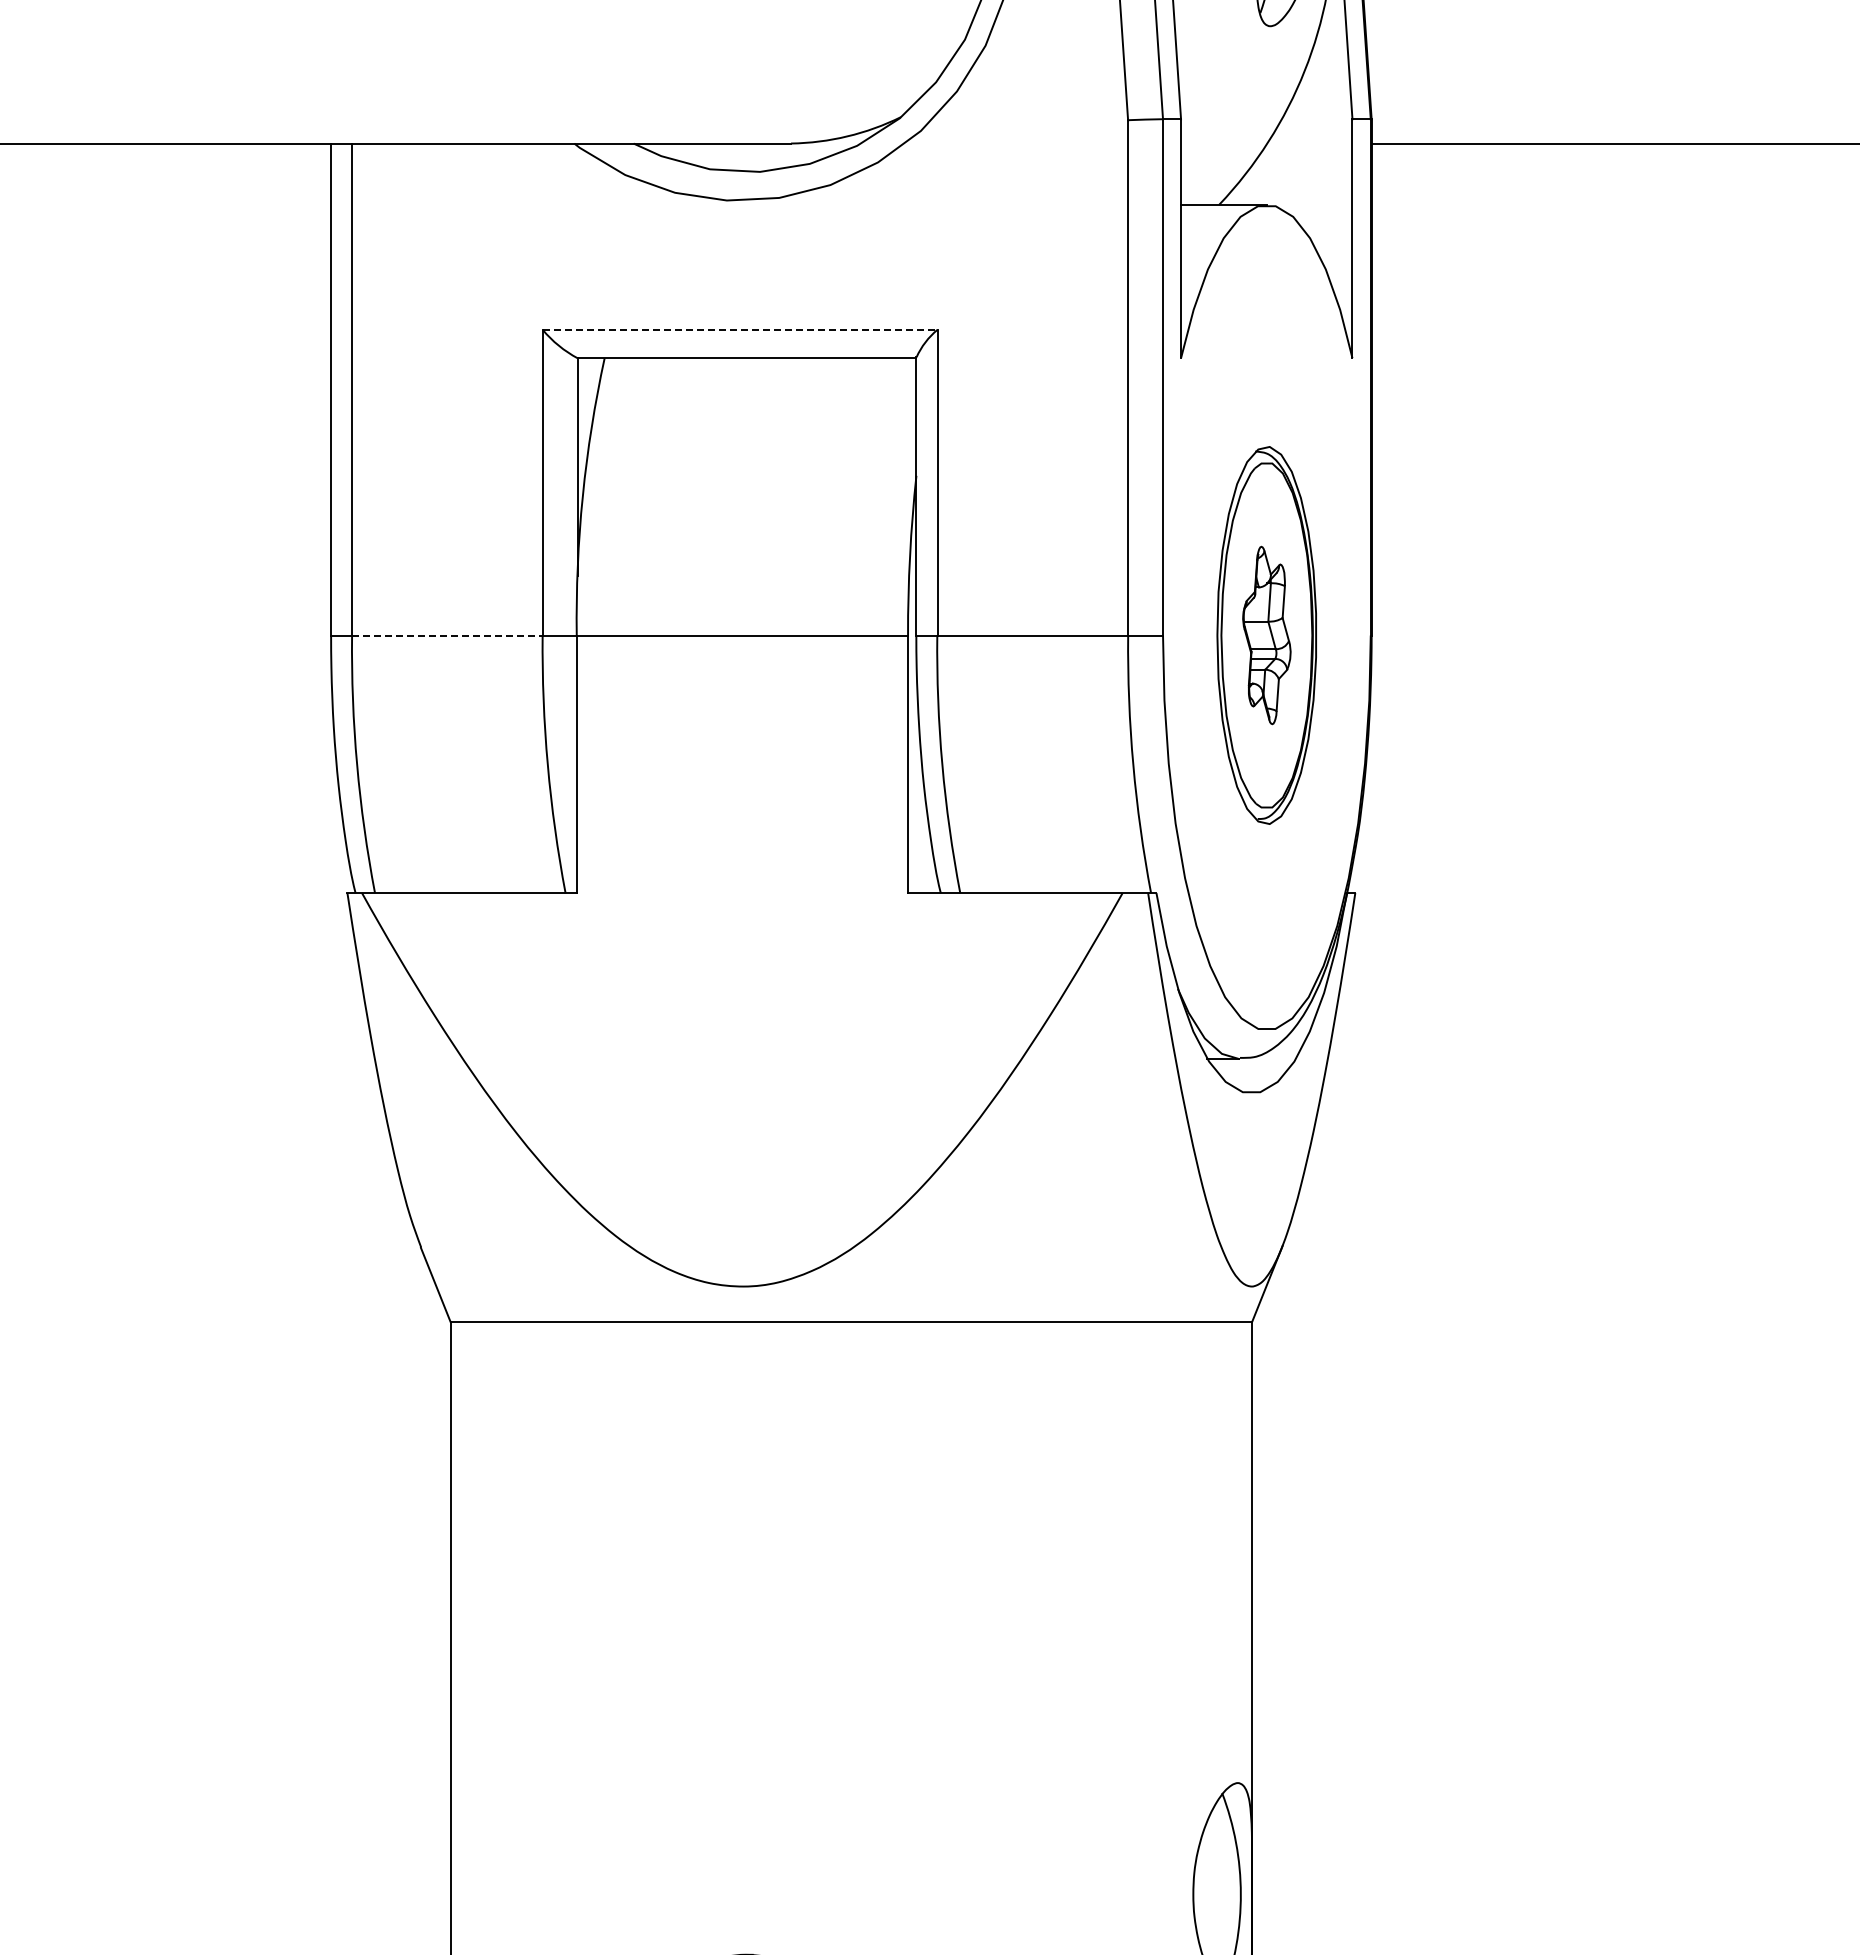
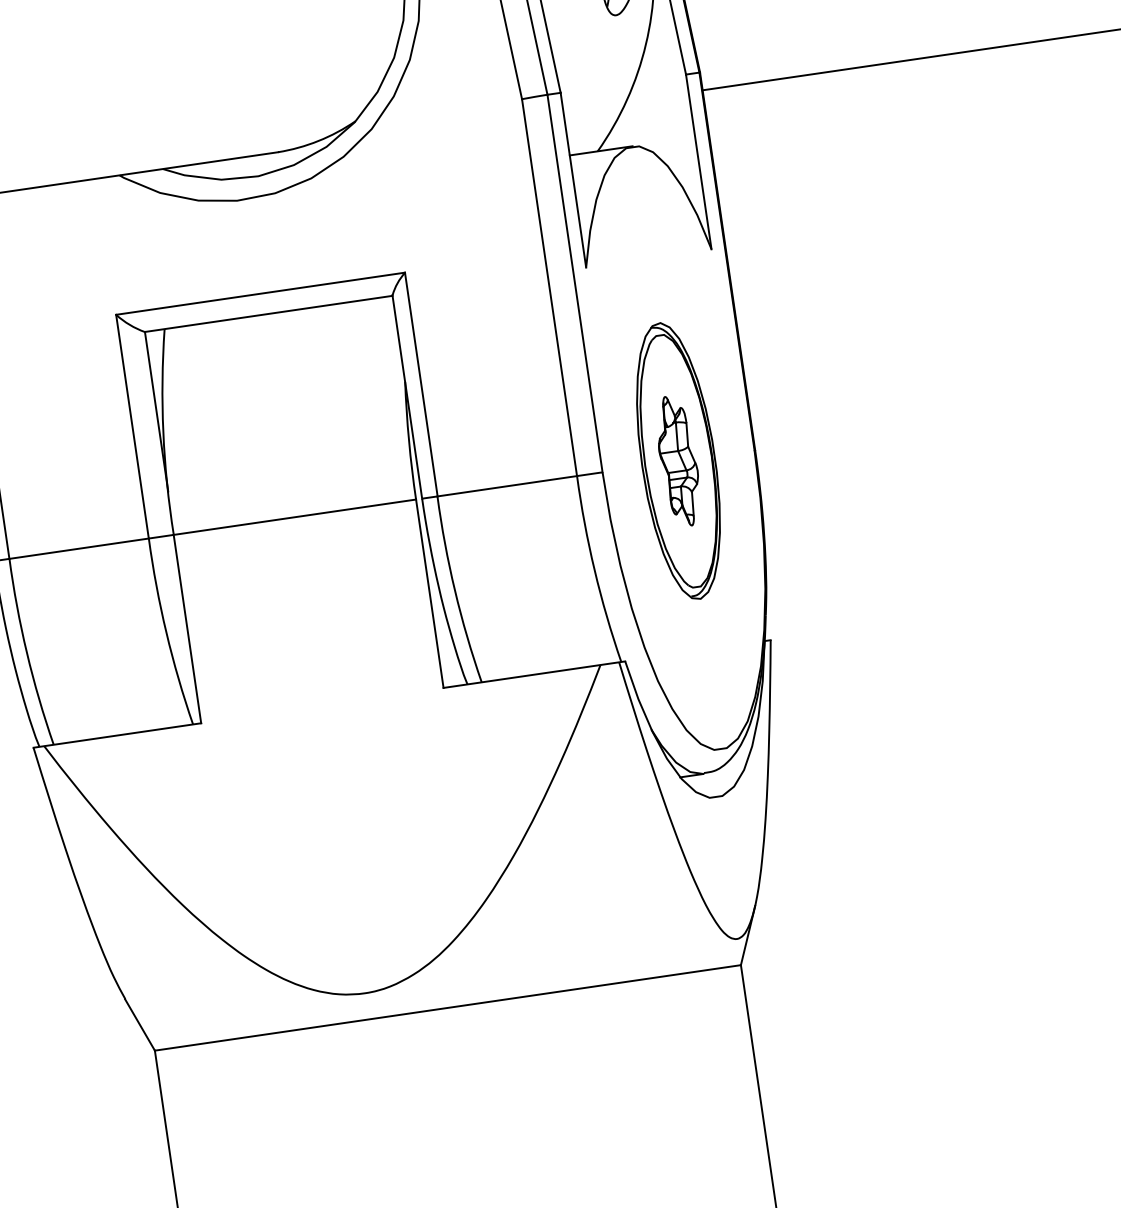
line: (740, 329) -> (260, 293), dashed -> solid
line: (447, 635) -> (79, 548), dashed -> solid

